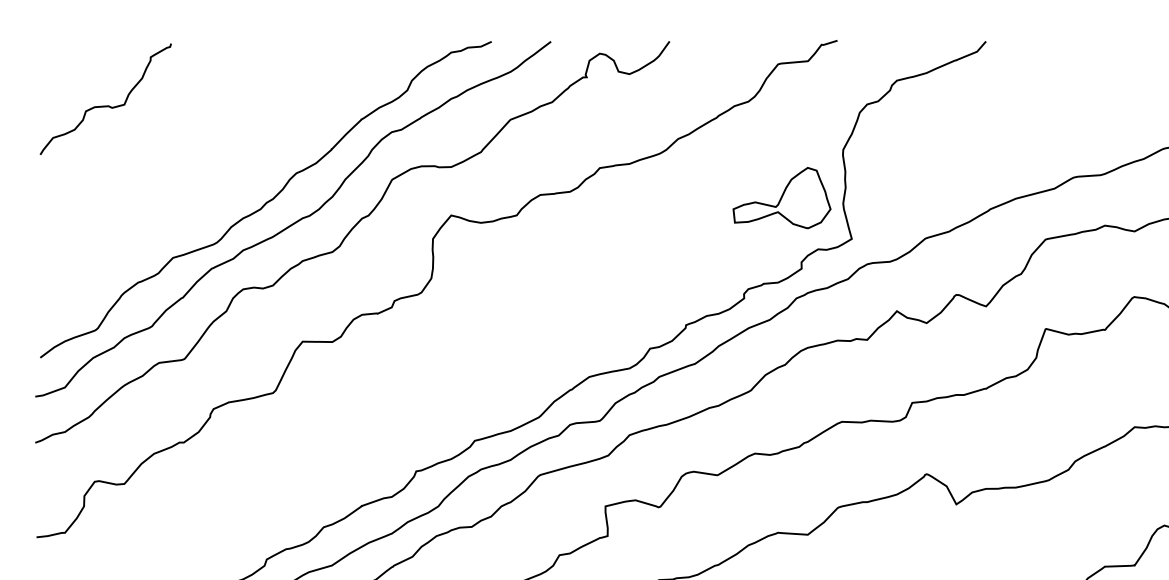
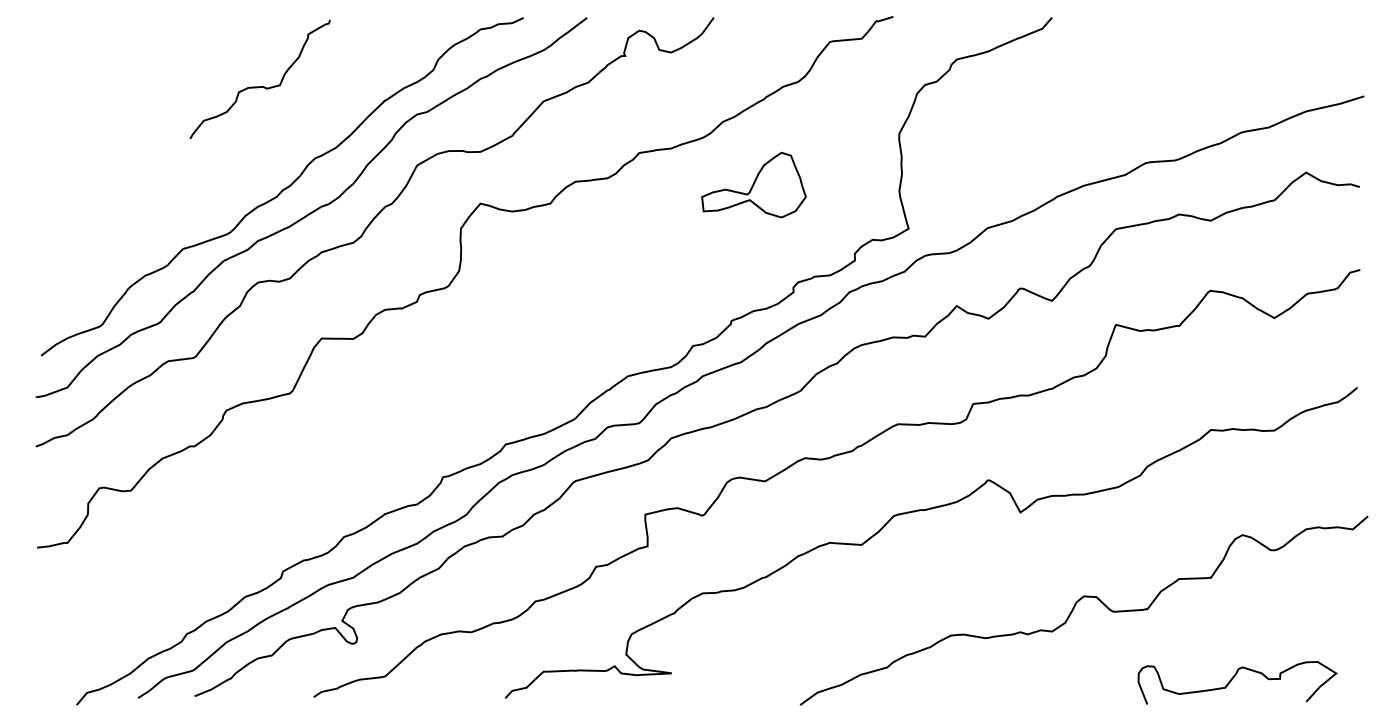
curve: (105, 105) -> (259, 86), moved
part: (781, 197) -> (753, 184), moved

